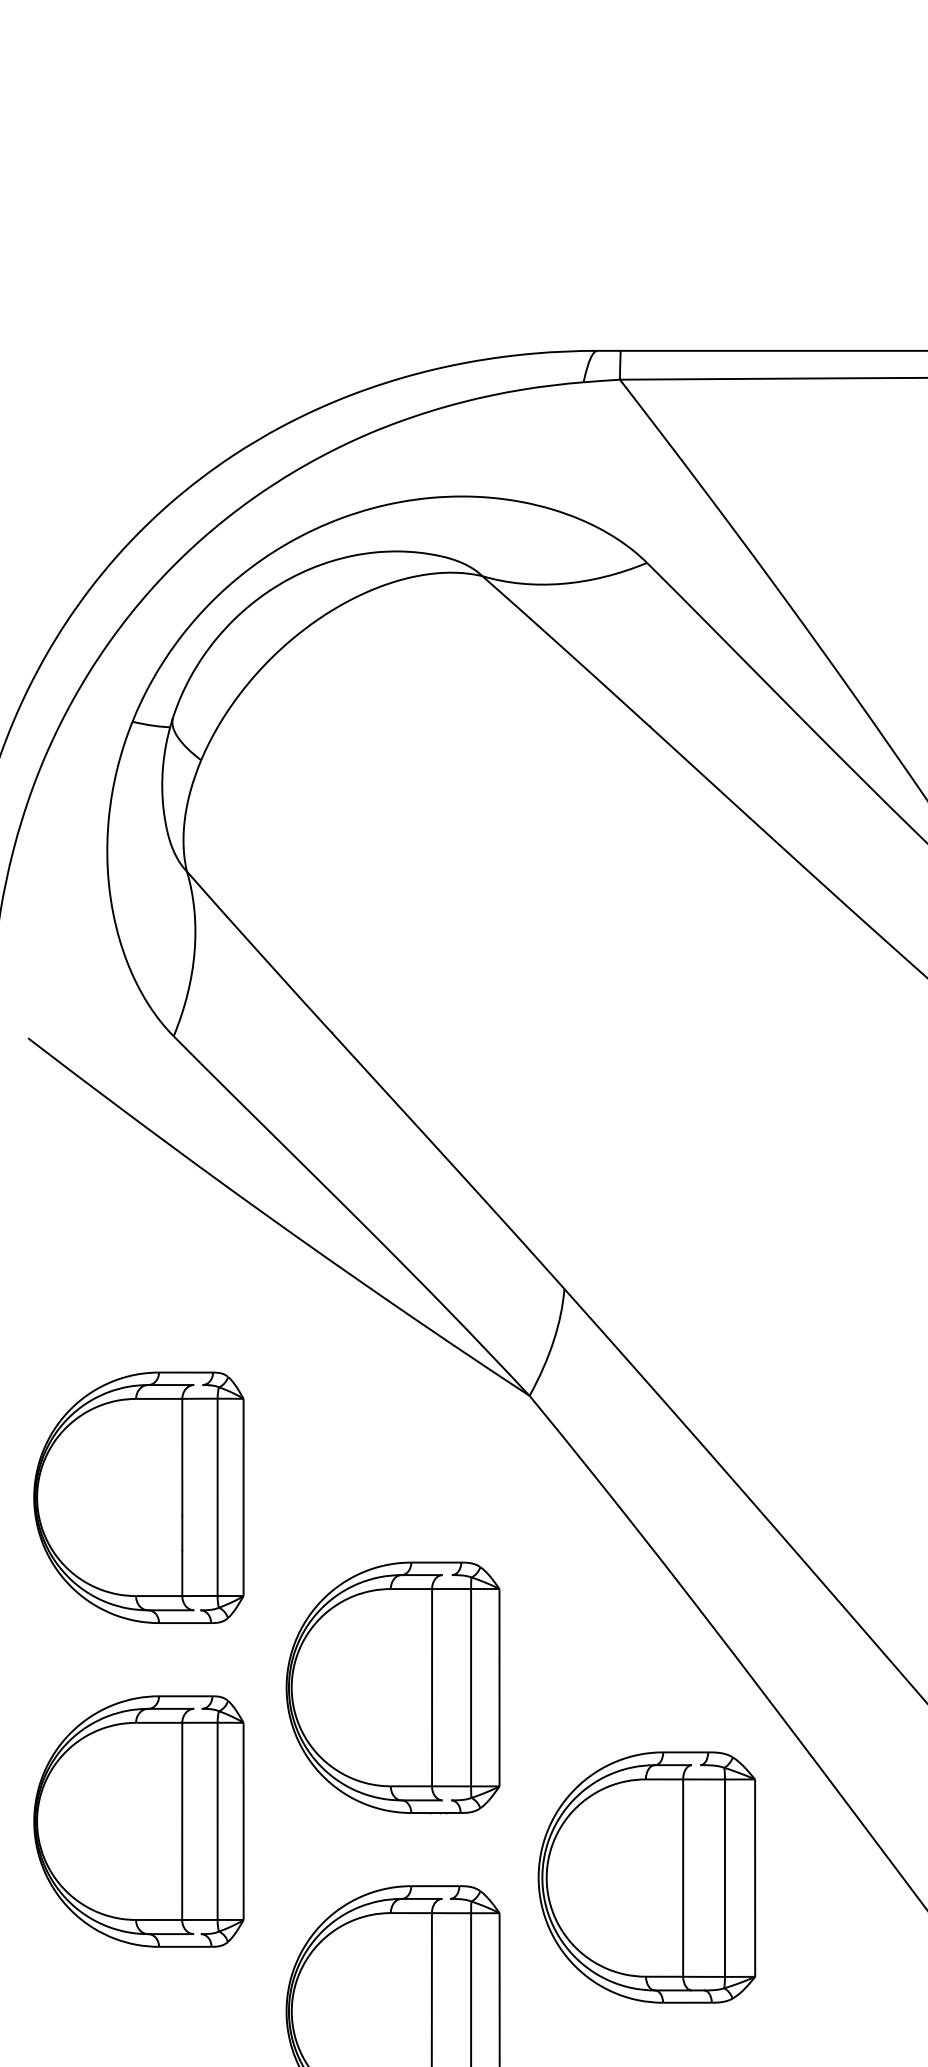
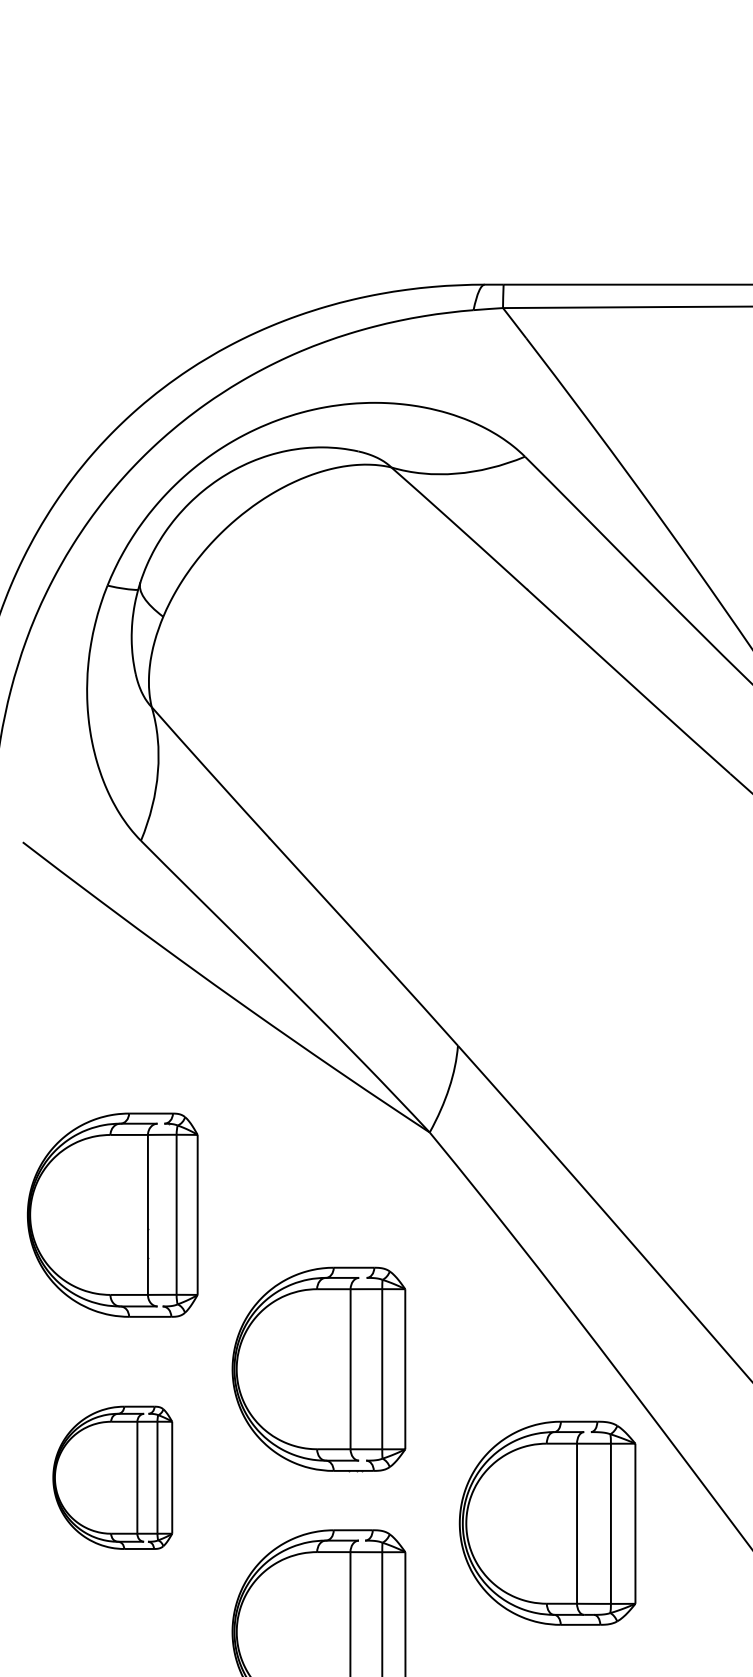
part: (138, 1821) -> (112, 1477), size x0.7
part: (646, 1877) -> (547, 1523), moved

